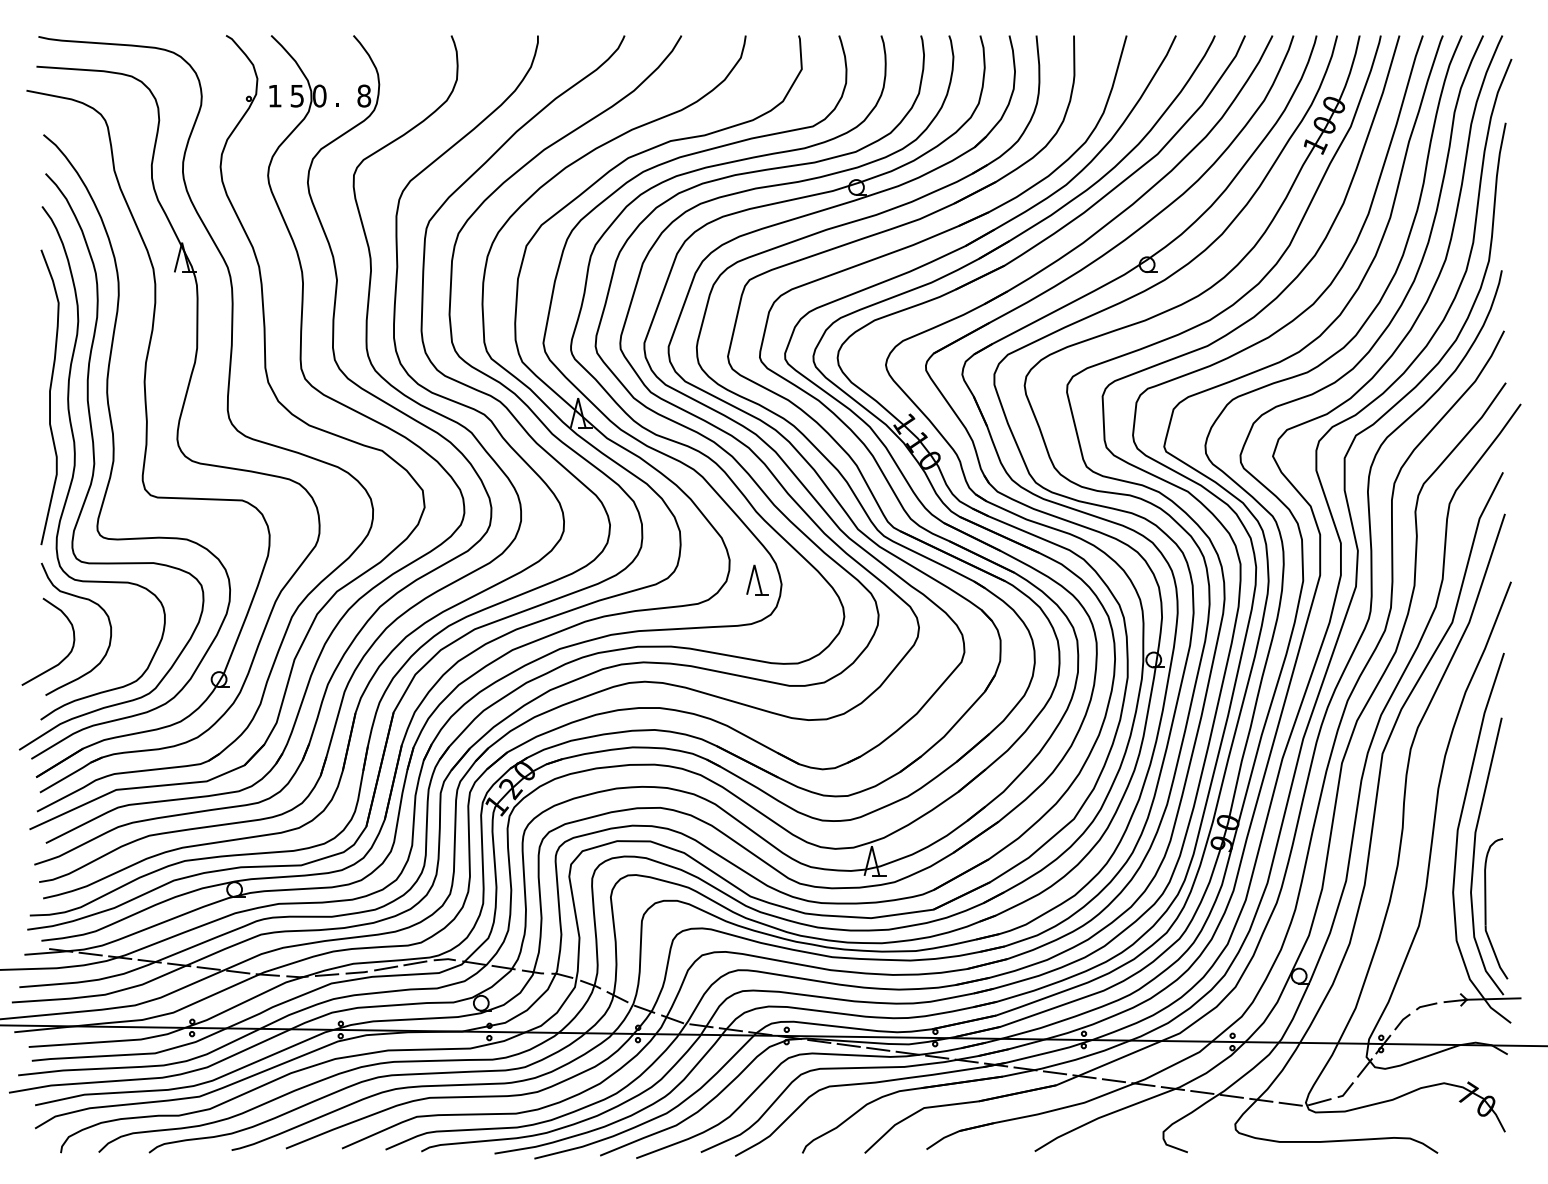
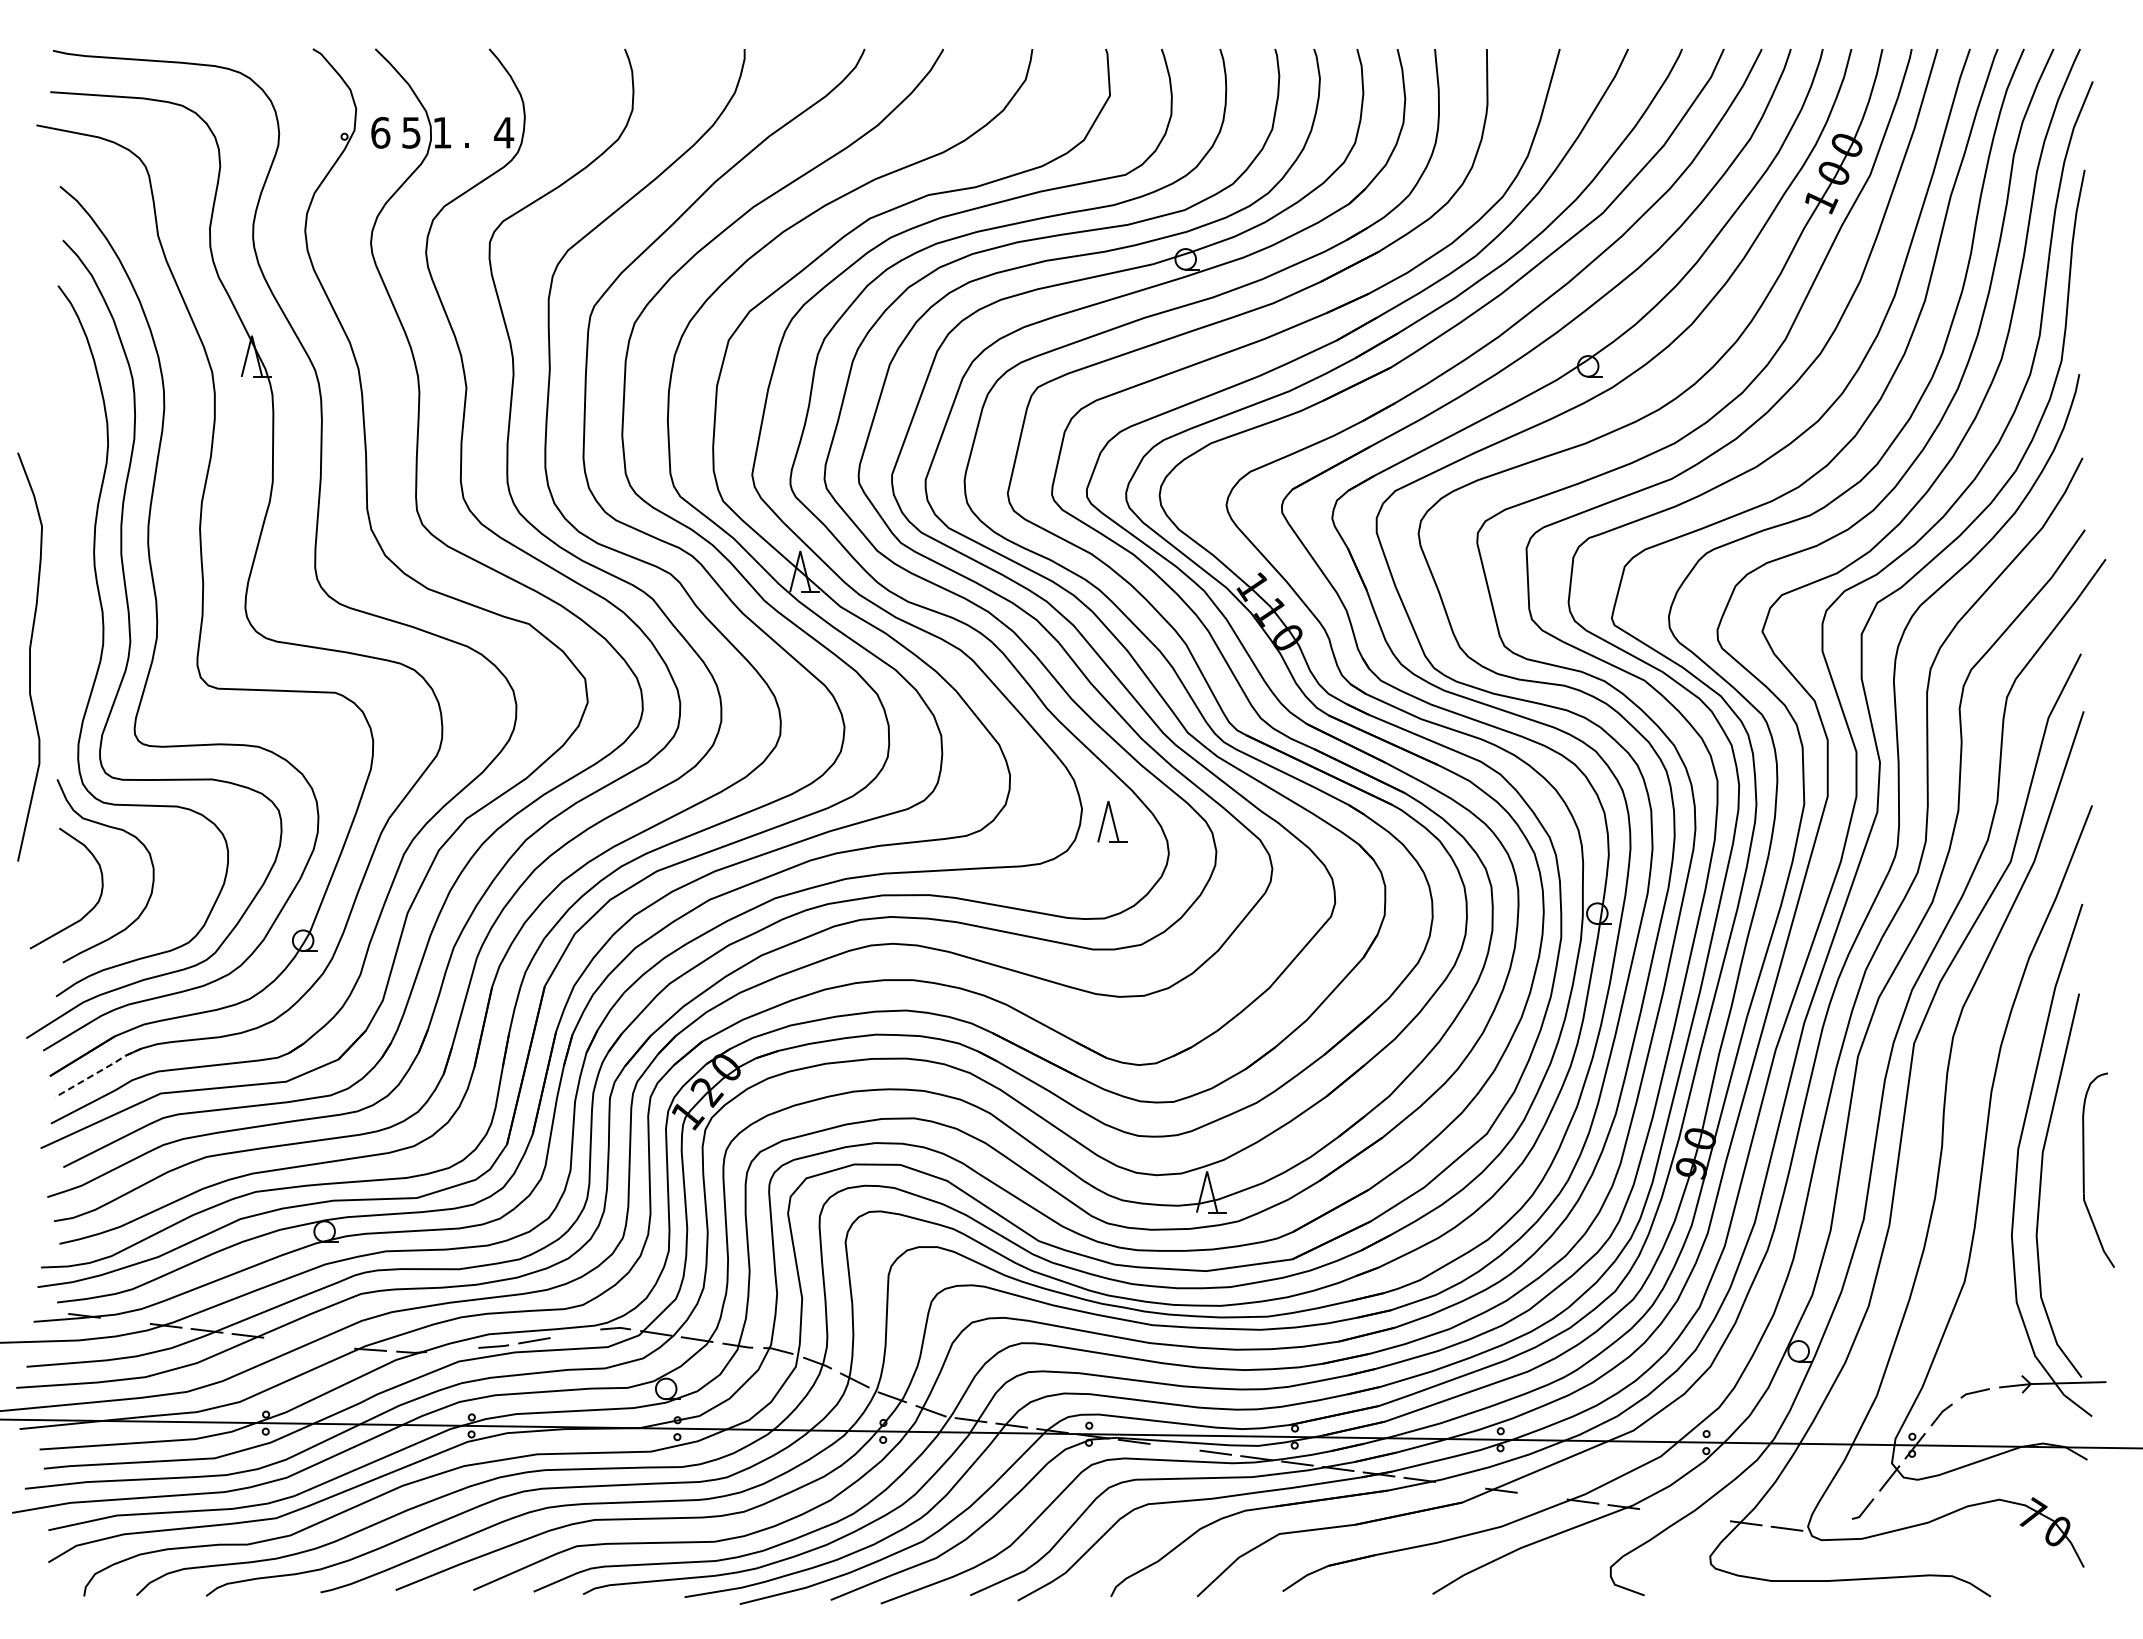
text: (274, 95) -> (380, 132), 1 -> 6
text: (319, 95) -> (441, 132), 0 -> 1
text: (364, 95) -> (504, 132), 8 -> 4
curve: (49, 397) -> (29, 656), moved
part: (757, 579) -> (1112, 821), moved
line: (71, 773) -> (98, 1071), solid -> dashed
part: (1486, 908) -> (2084, 1169), moved
line: (90, 953) -> (125, 1320), removed
line: (415, 963) -> (574, 1333), removed
line: (208, 968) -> (288, 1340), removed
line: (238, 971) -> (329, 1345), removed
line: (326, 974) -> (452, 1349), removed
line: (848, 1045) -> (1174, 1447), removed
line: (1054, 1072) -> (1460, 1485), removed
line: (1113, 1080) -> (1541, 1496), removed
line: (1202, 1092) -> (1664, 1512), removed
line: (1231, 1096) -> (1705, 1517), removed
line: (1319, 1101) -> (1827, 1525), removed

